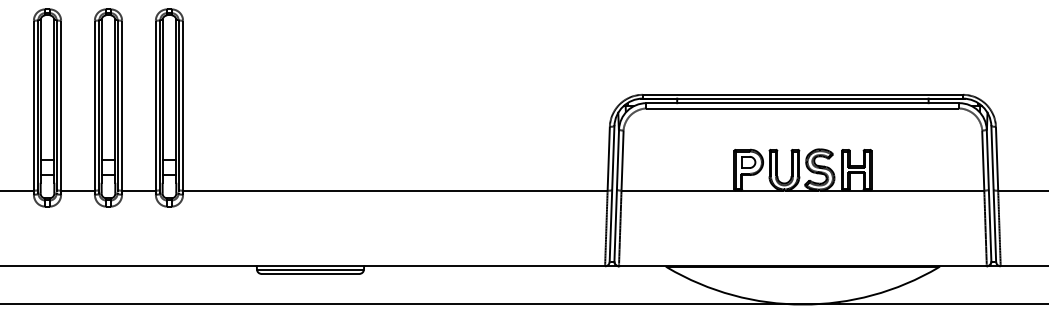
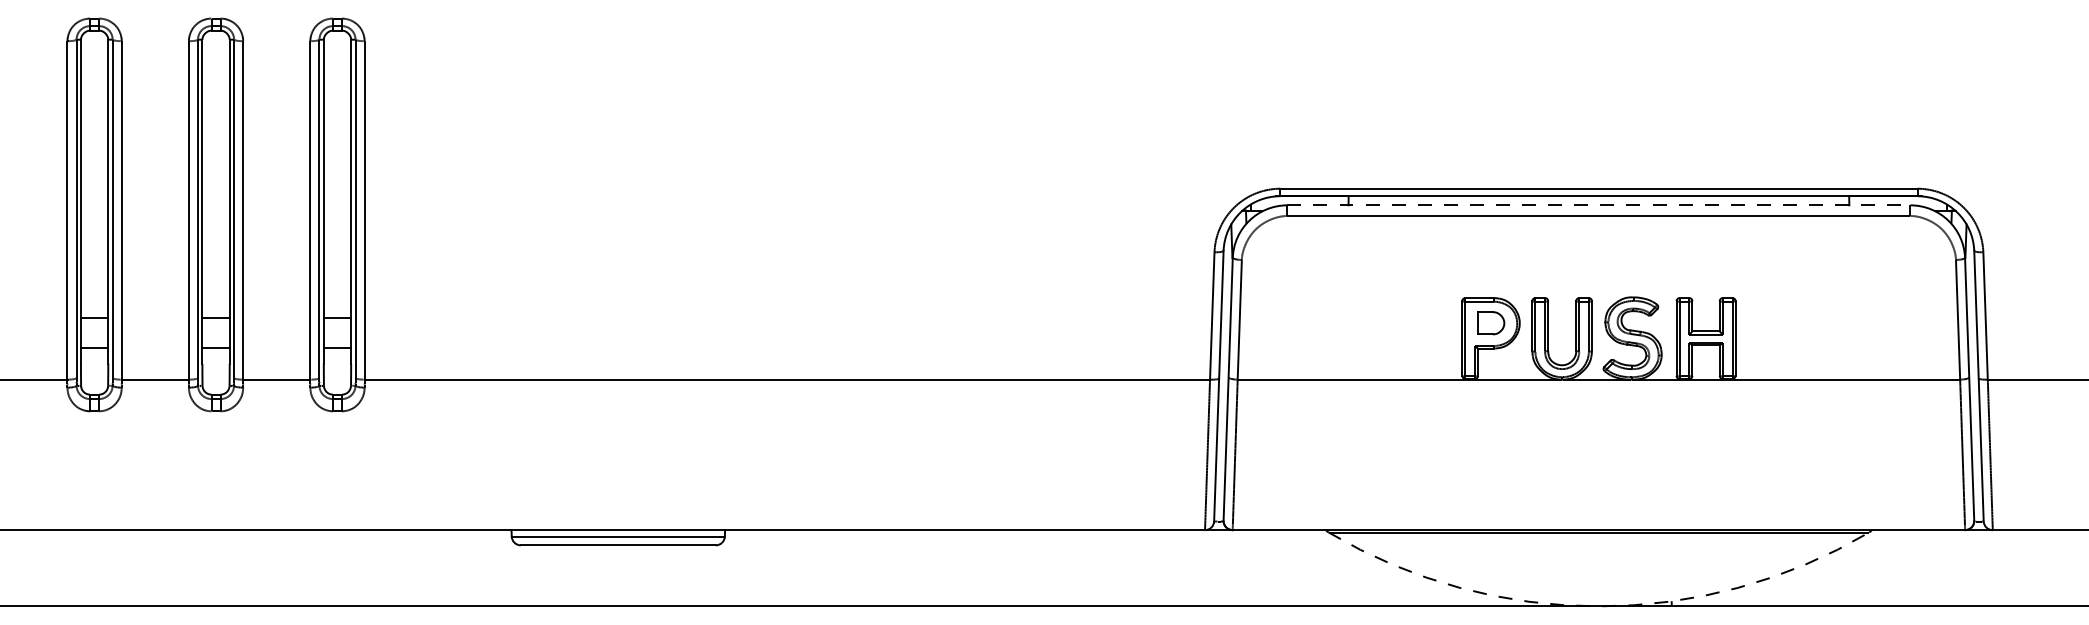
line: (803, 103) -> (1600, 205), solid -> dashed
arc: (802, 304) -> (1598, 606), solid -> dashed

